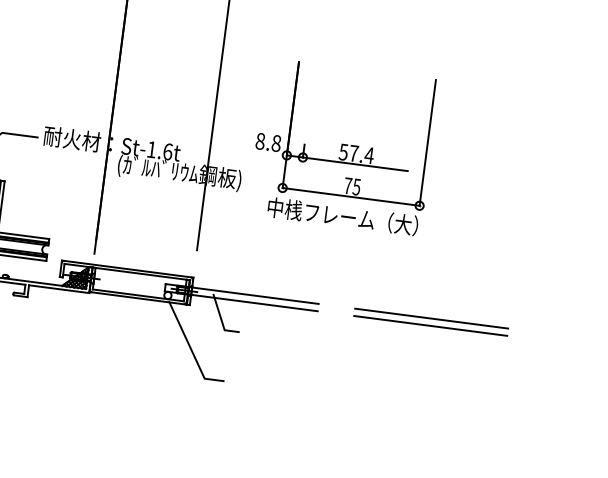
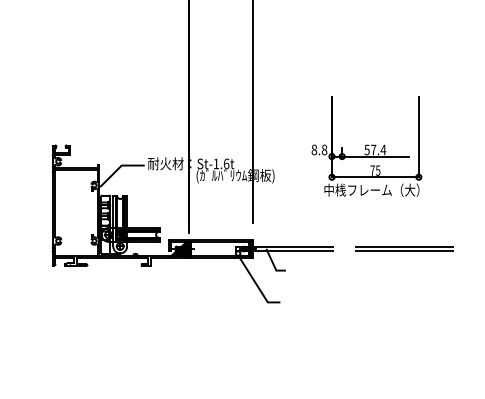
part: (343, 146) -> (366, 146), moved

